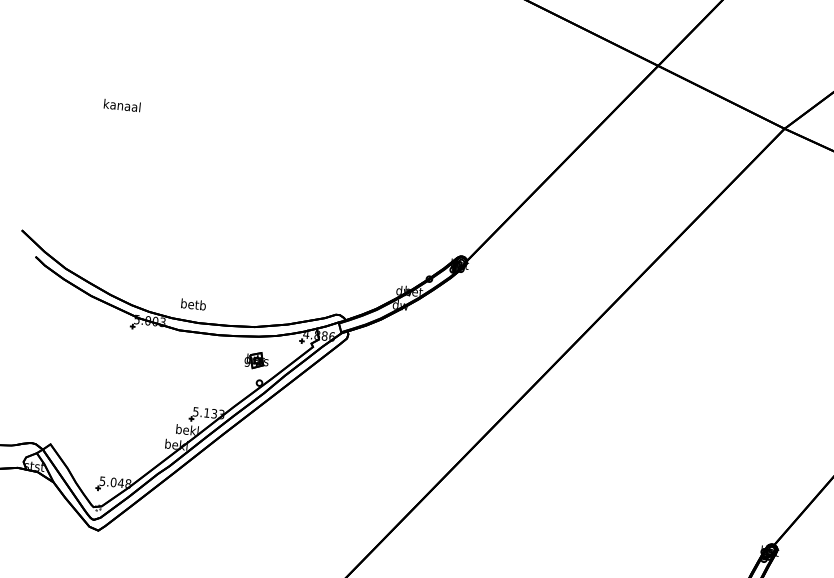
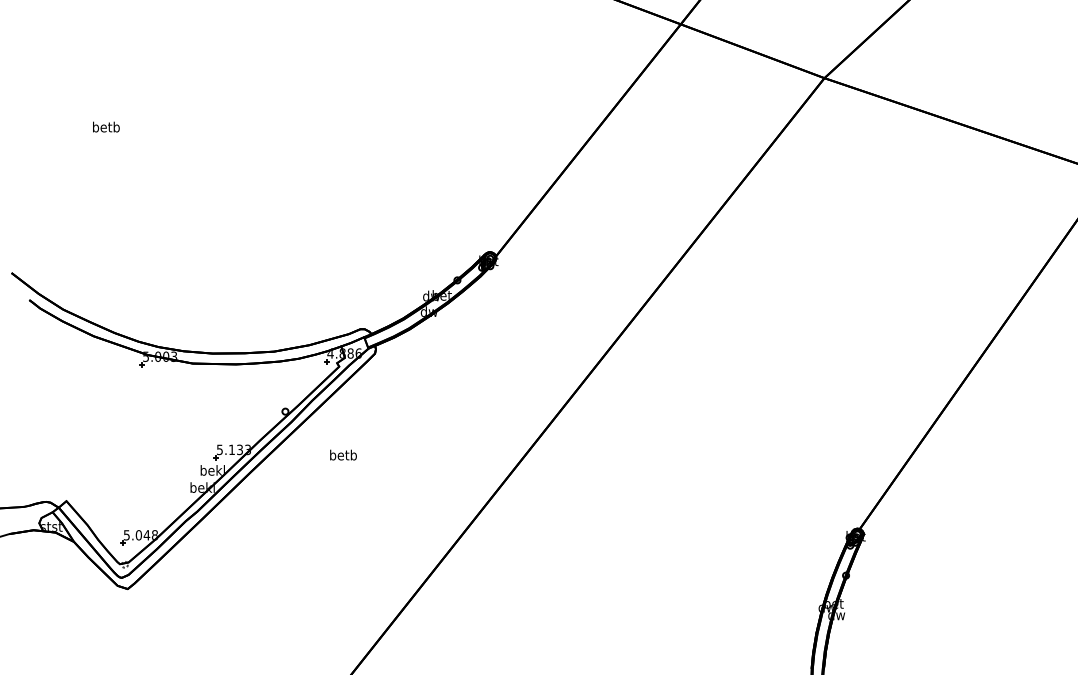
text: (121, 104) -> (105, 126), kanaal -> betb
text: (193, 303) -> (343, 454), moved
part: (256, 360) -> (279, 387), removed

